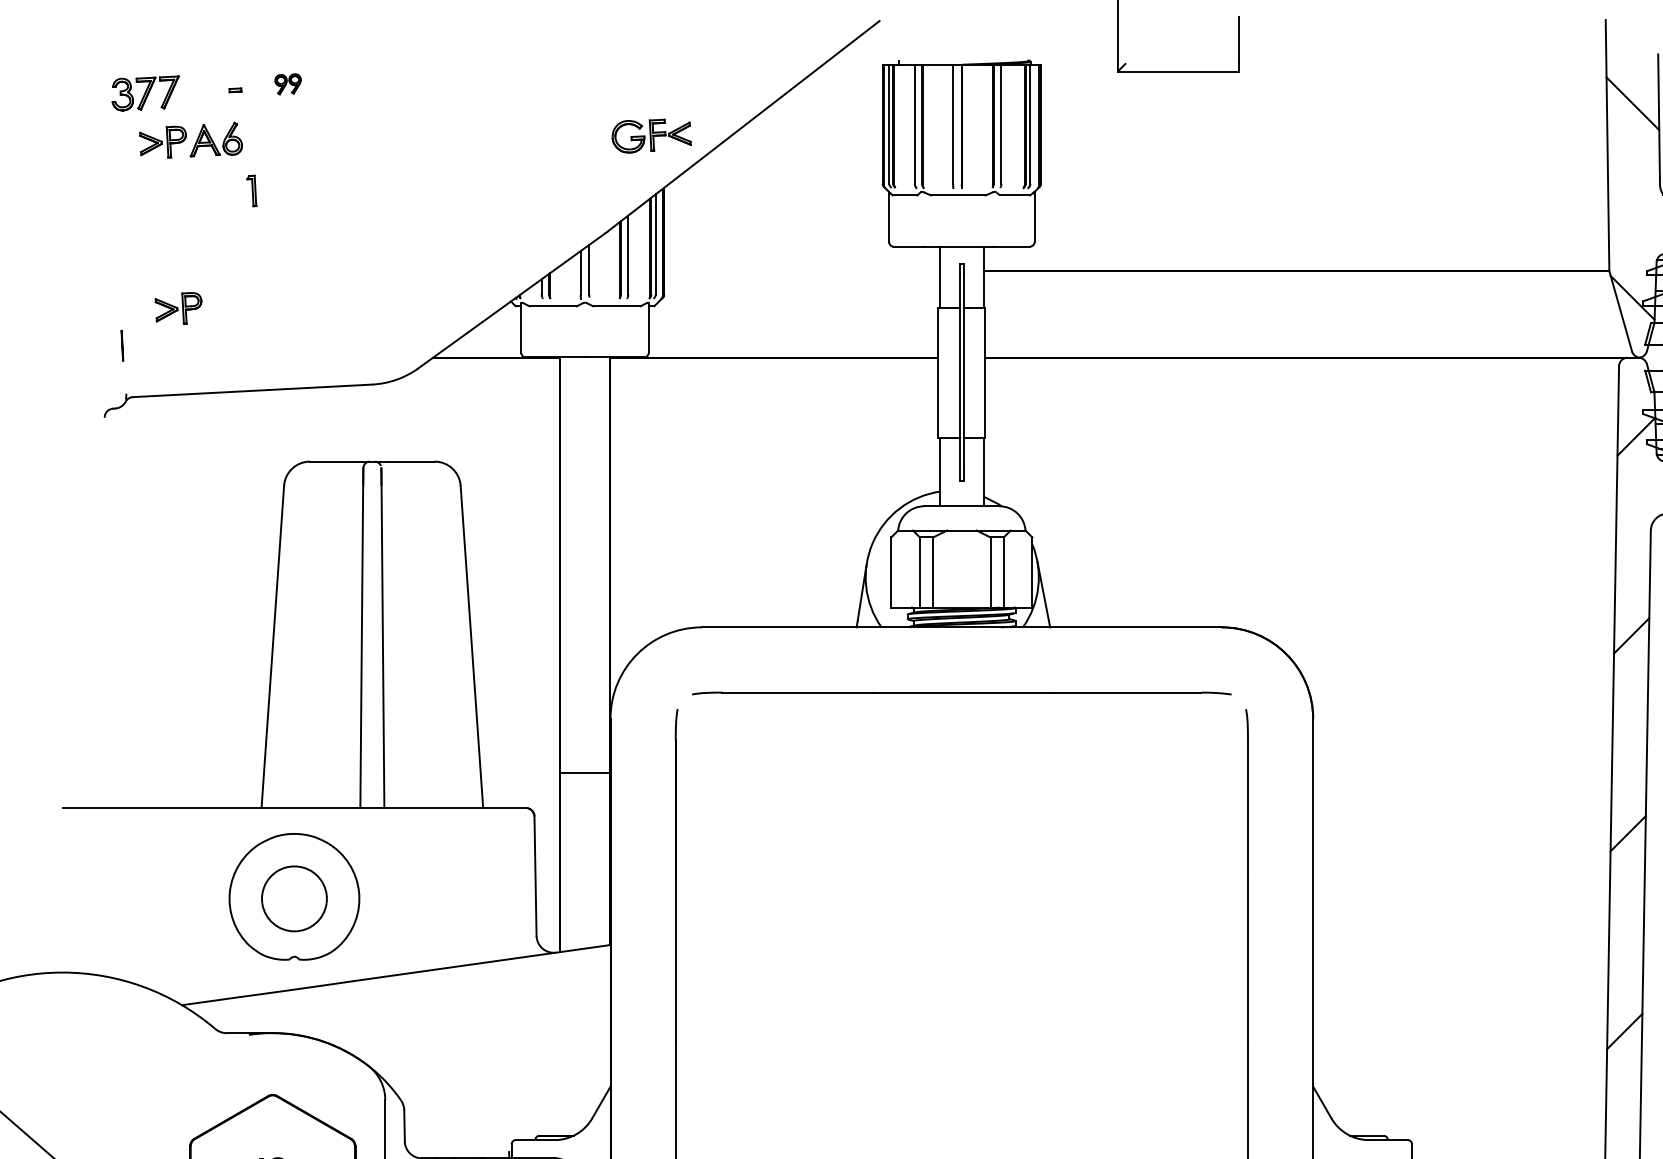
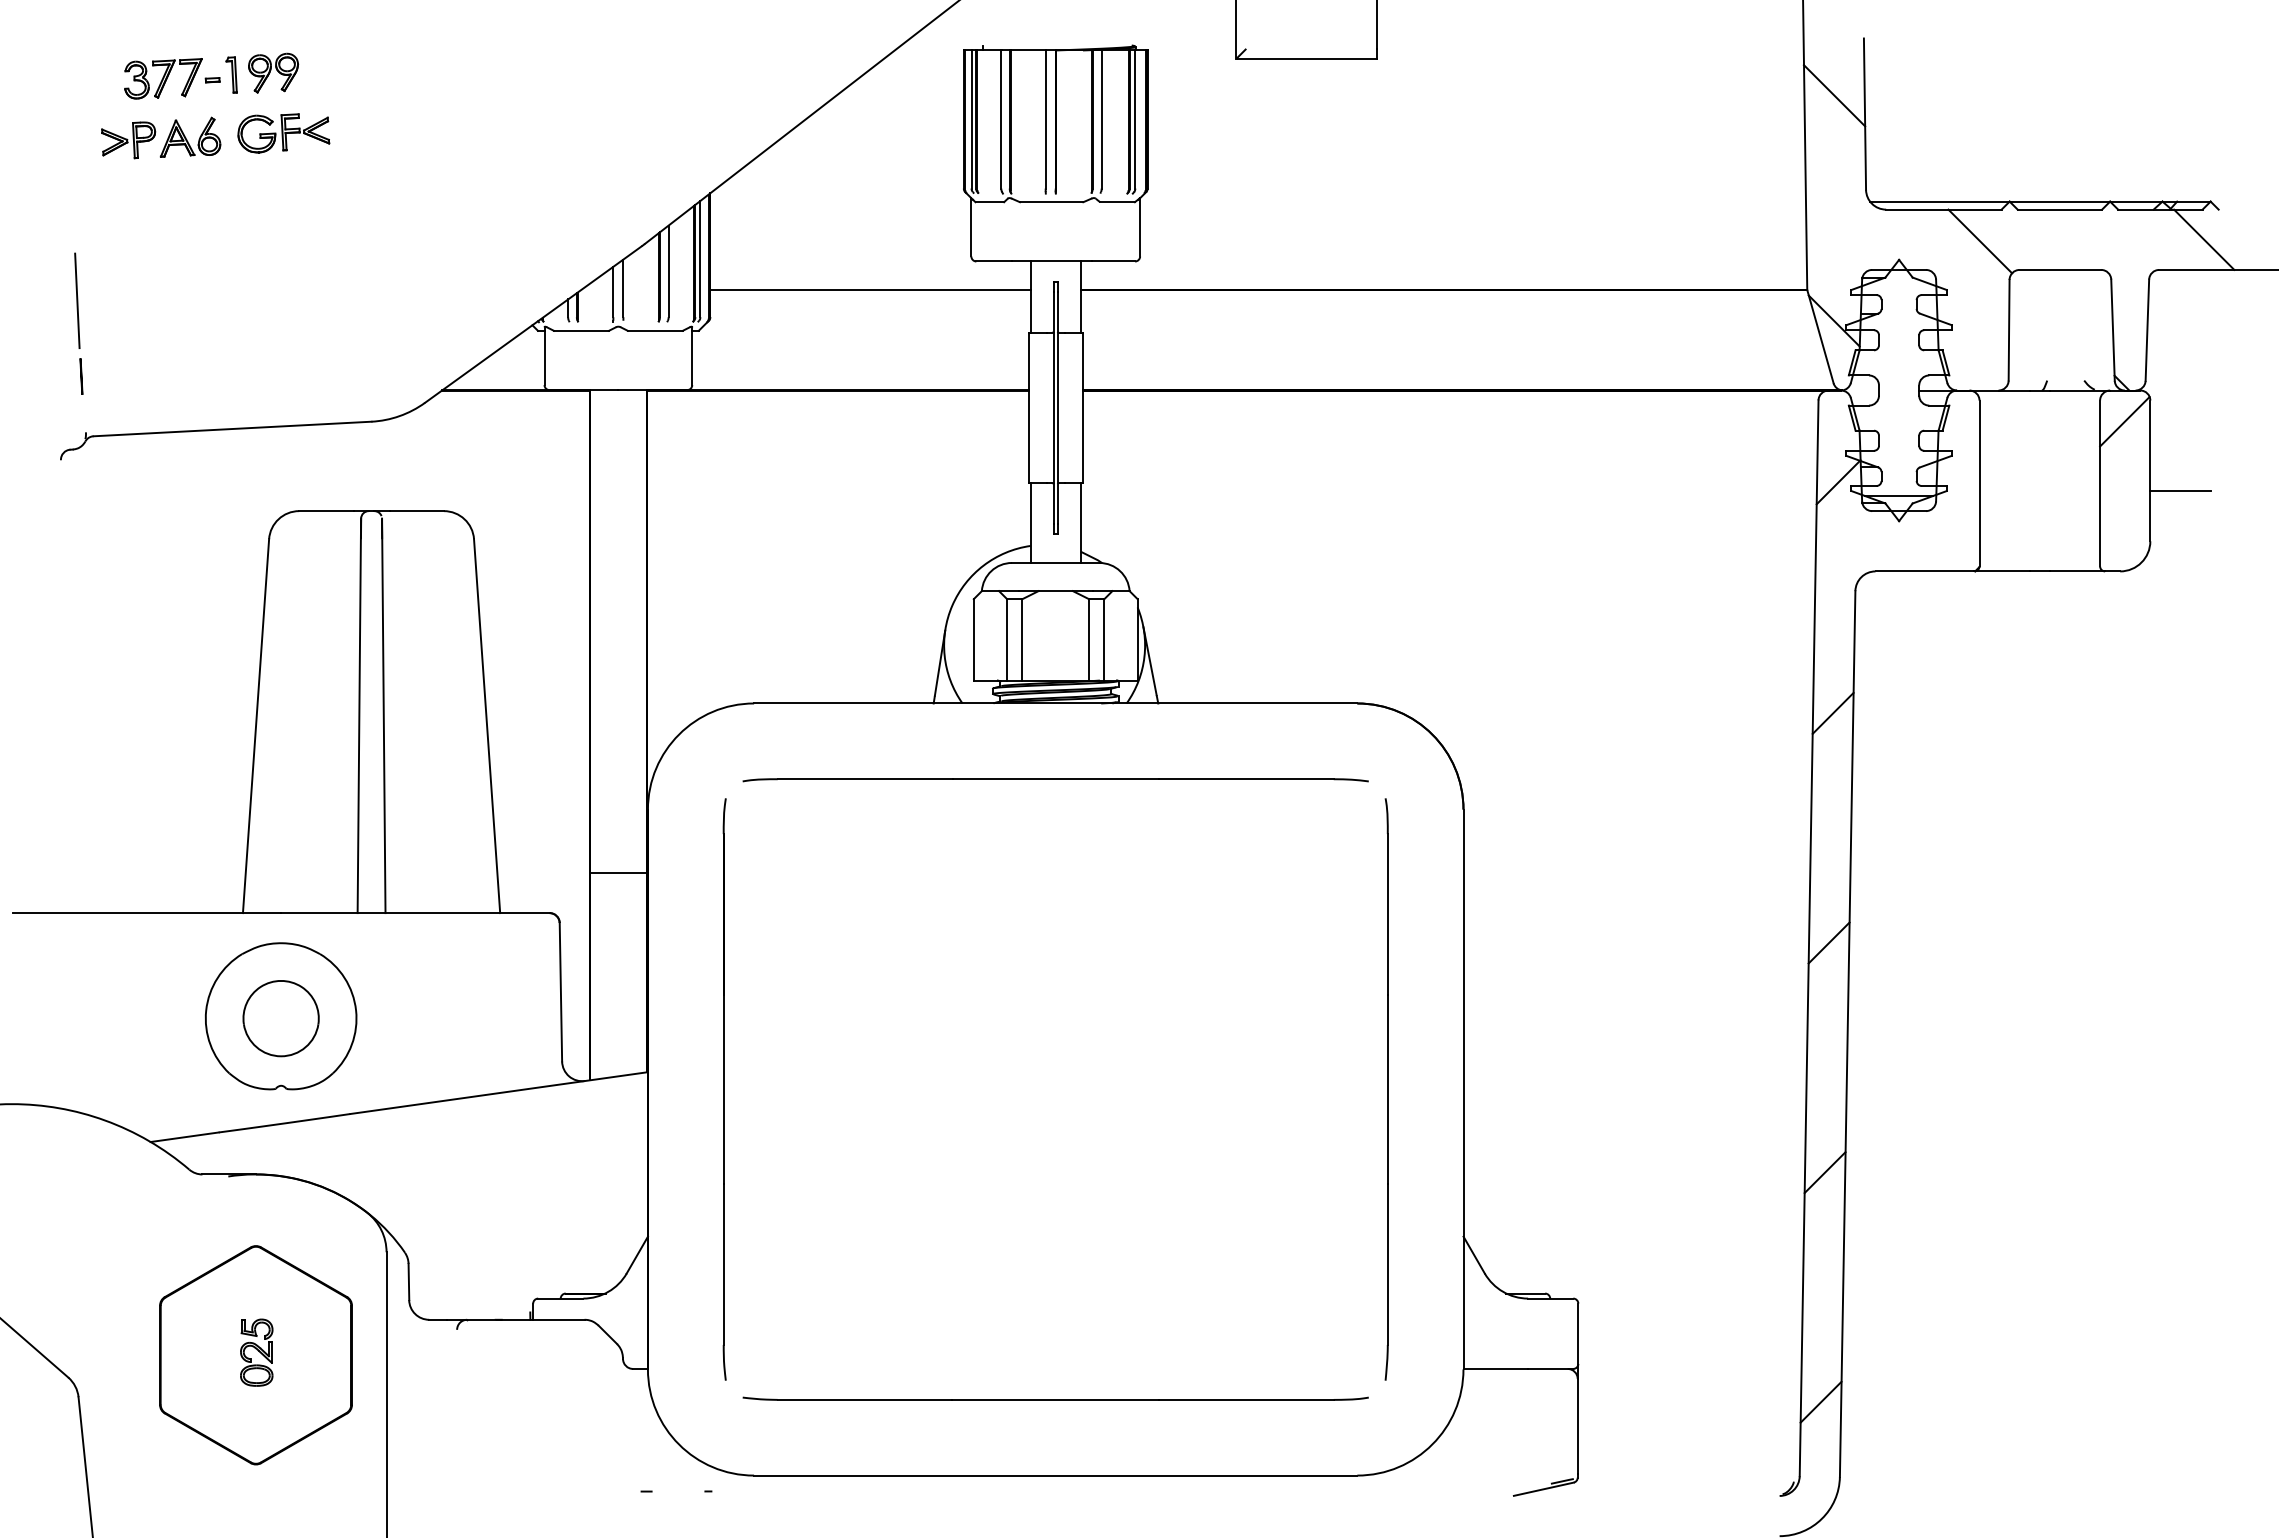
part: (287, 83) -> (273, 72), size x1.67
part: (145, 93) -> (163, 78), moved
part: (651, 136) -> (283, 133), moved
part: (251, 190) -> (231, 74), moved
line: (802, 271) -> (870, 290), added
line: (118, 280) -> (77, 300), added
part: (178, 308) -> (146, 333), removed

